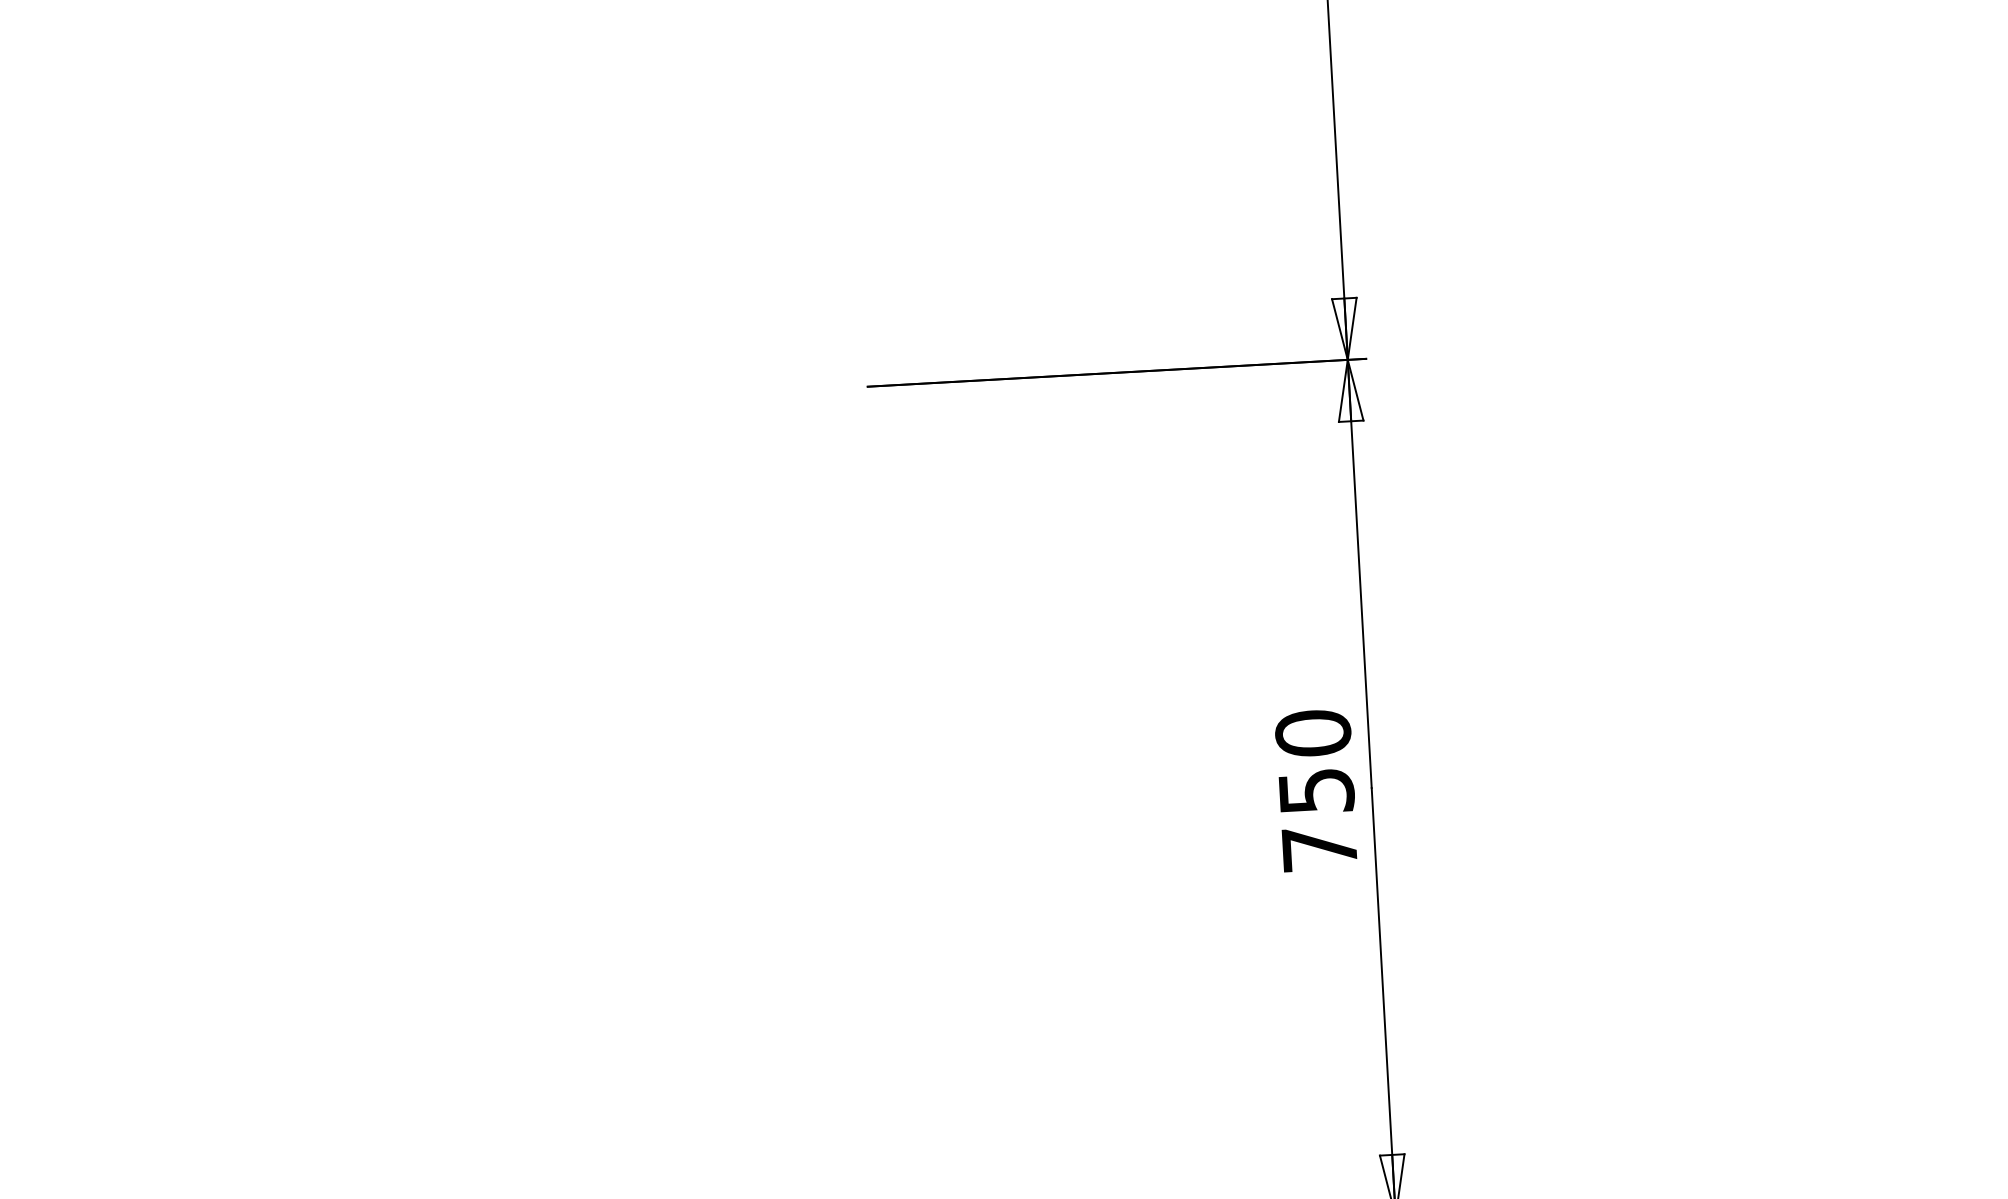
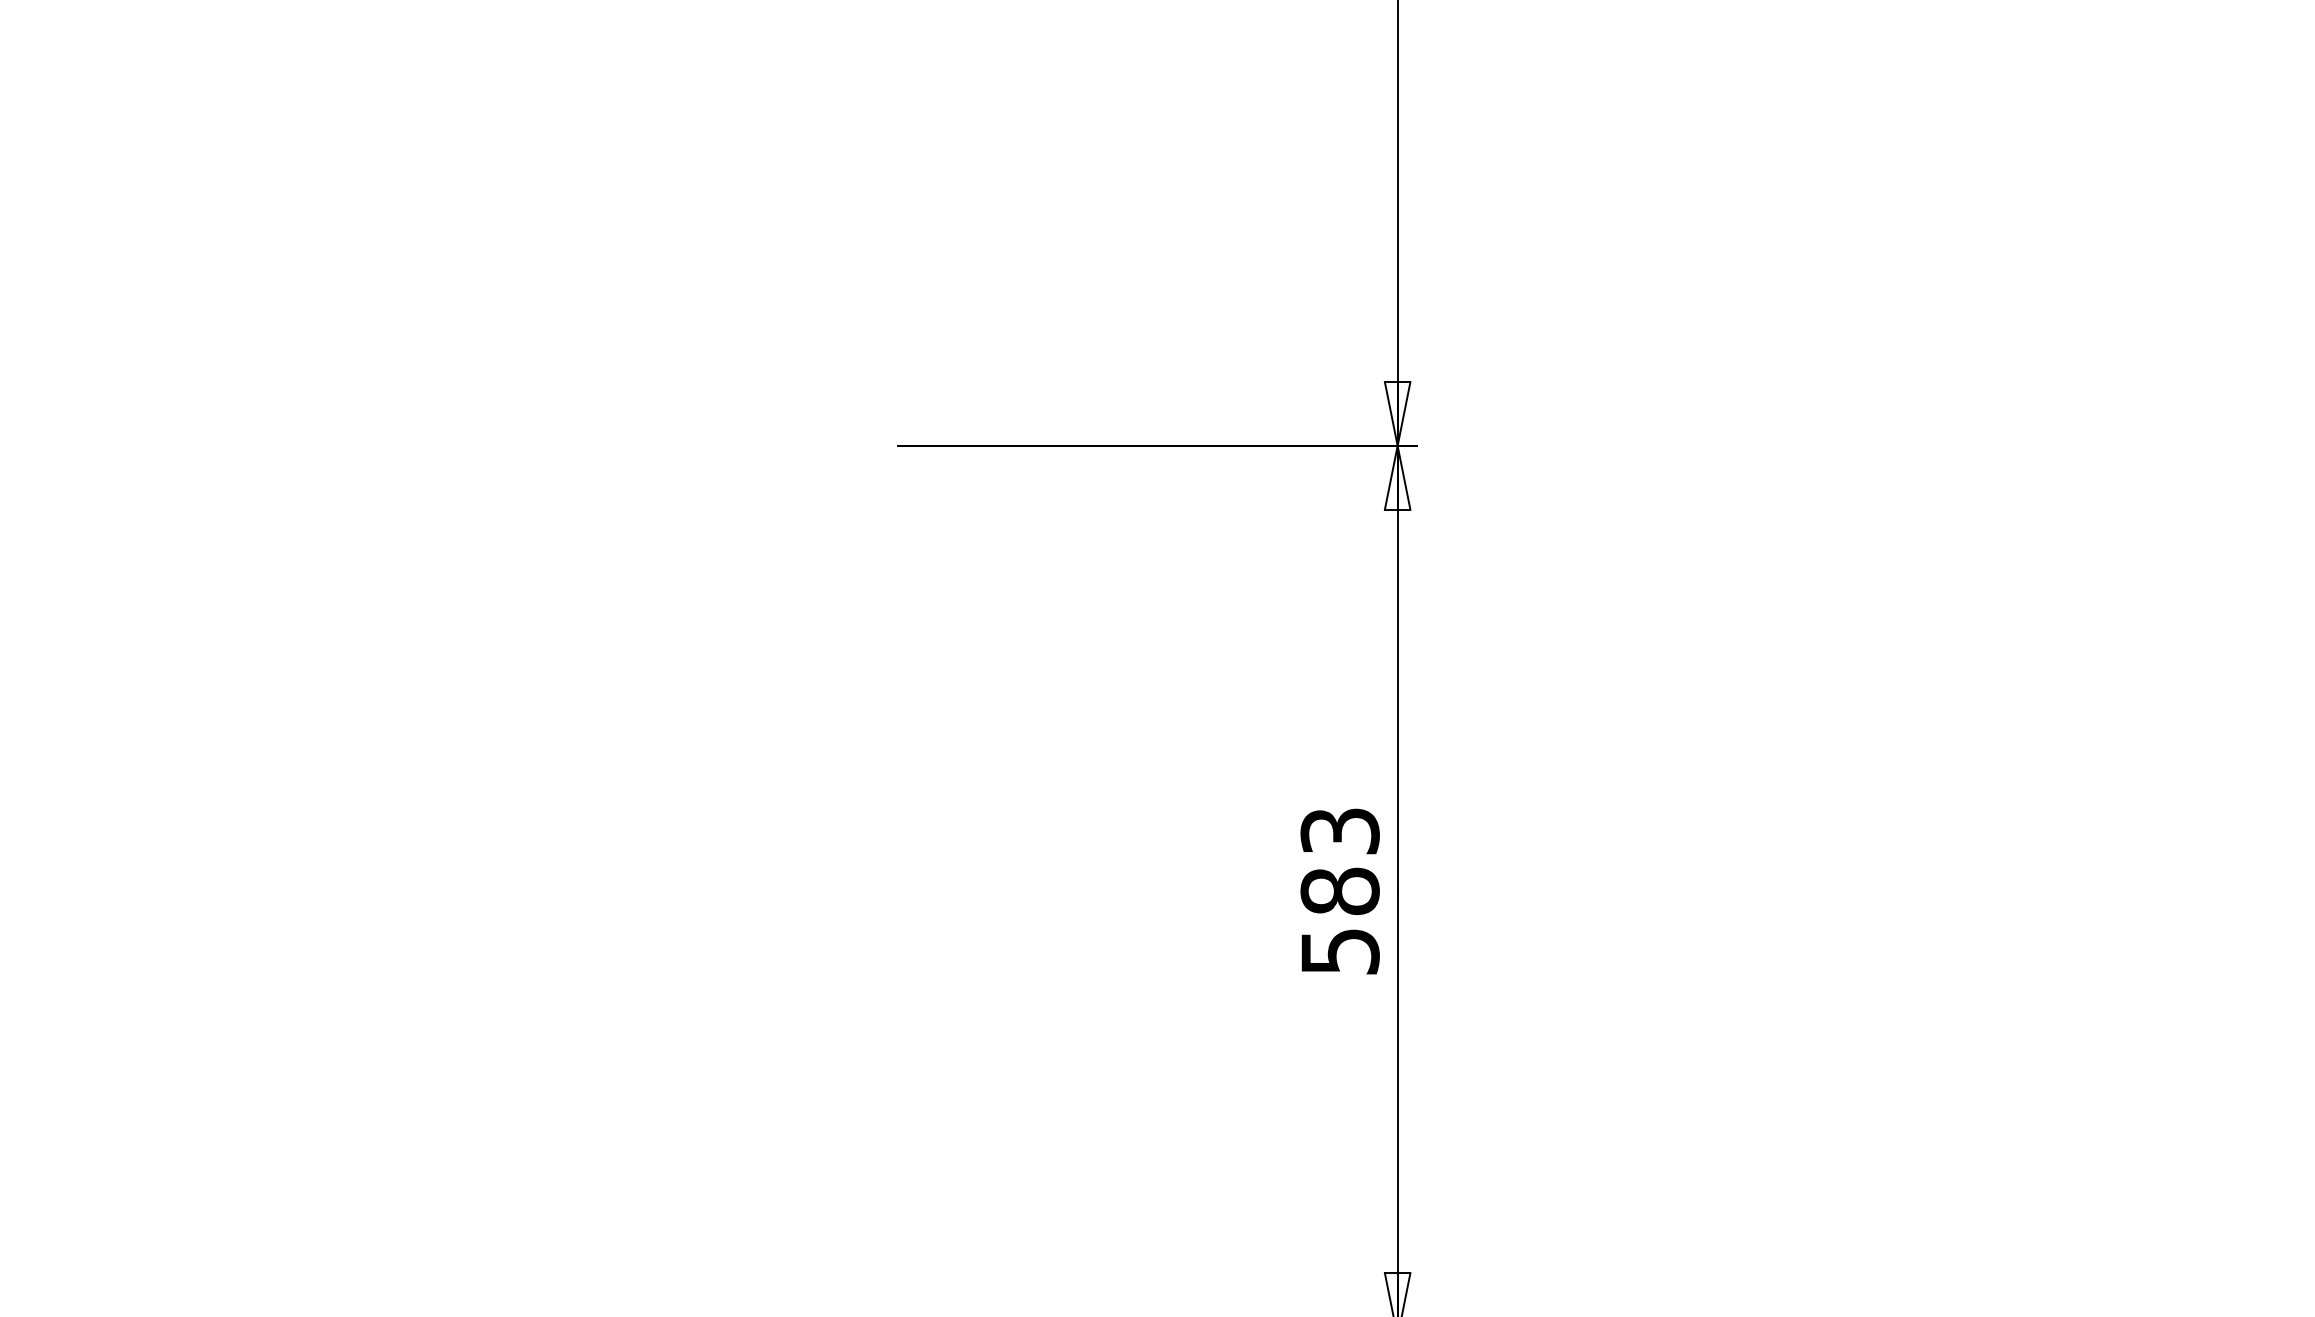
text: (1315, 790) -> (1339, 890), 750 -> 583

